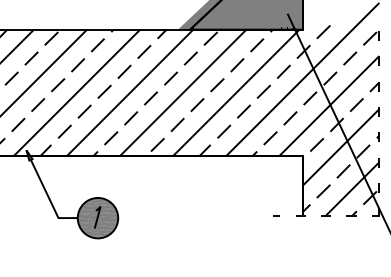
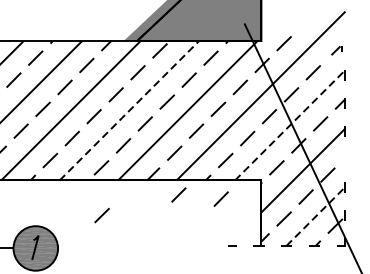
part: (371, 38) -> (336, 50), size x0.6
line: (183, 93) -> (129, 111), solid -> dashed
line: (329, 106) -> (290, 125), solid -> dashed
part: (377, 136) -> (343, 158), removed
line: (227, 169) -> (178, 194), added
line: (266, 173) -> (221, 199), added
line: (158, 188) -> (102, 215), added
line: (352, 189) -> (315, 216), solid -> dashed

